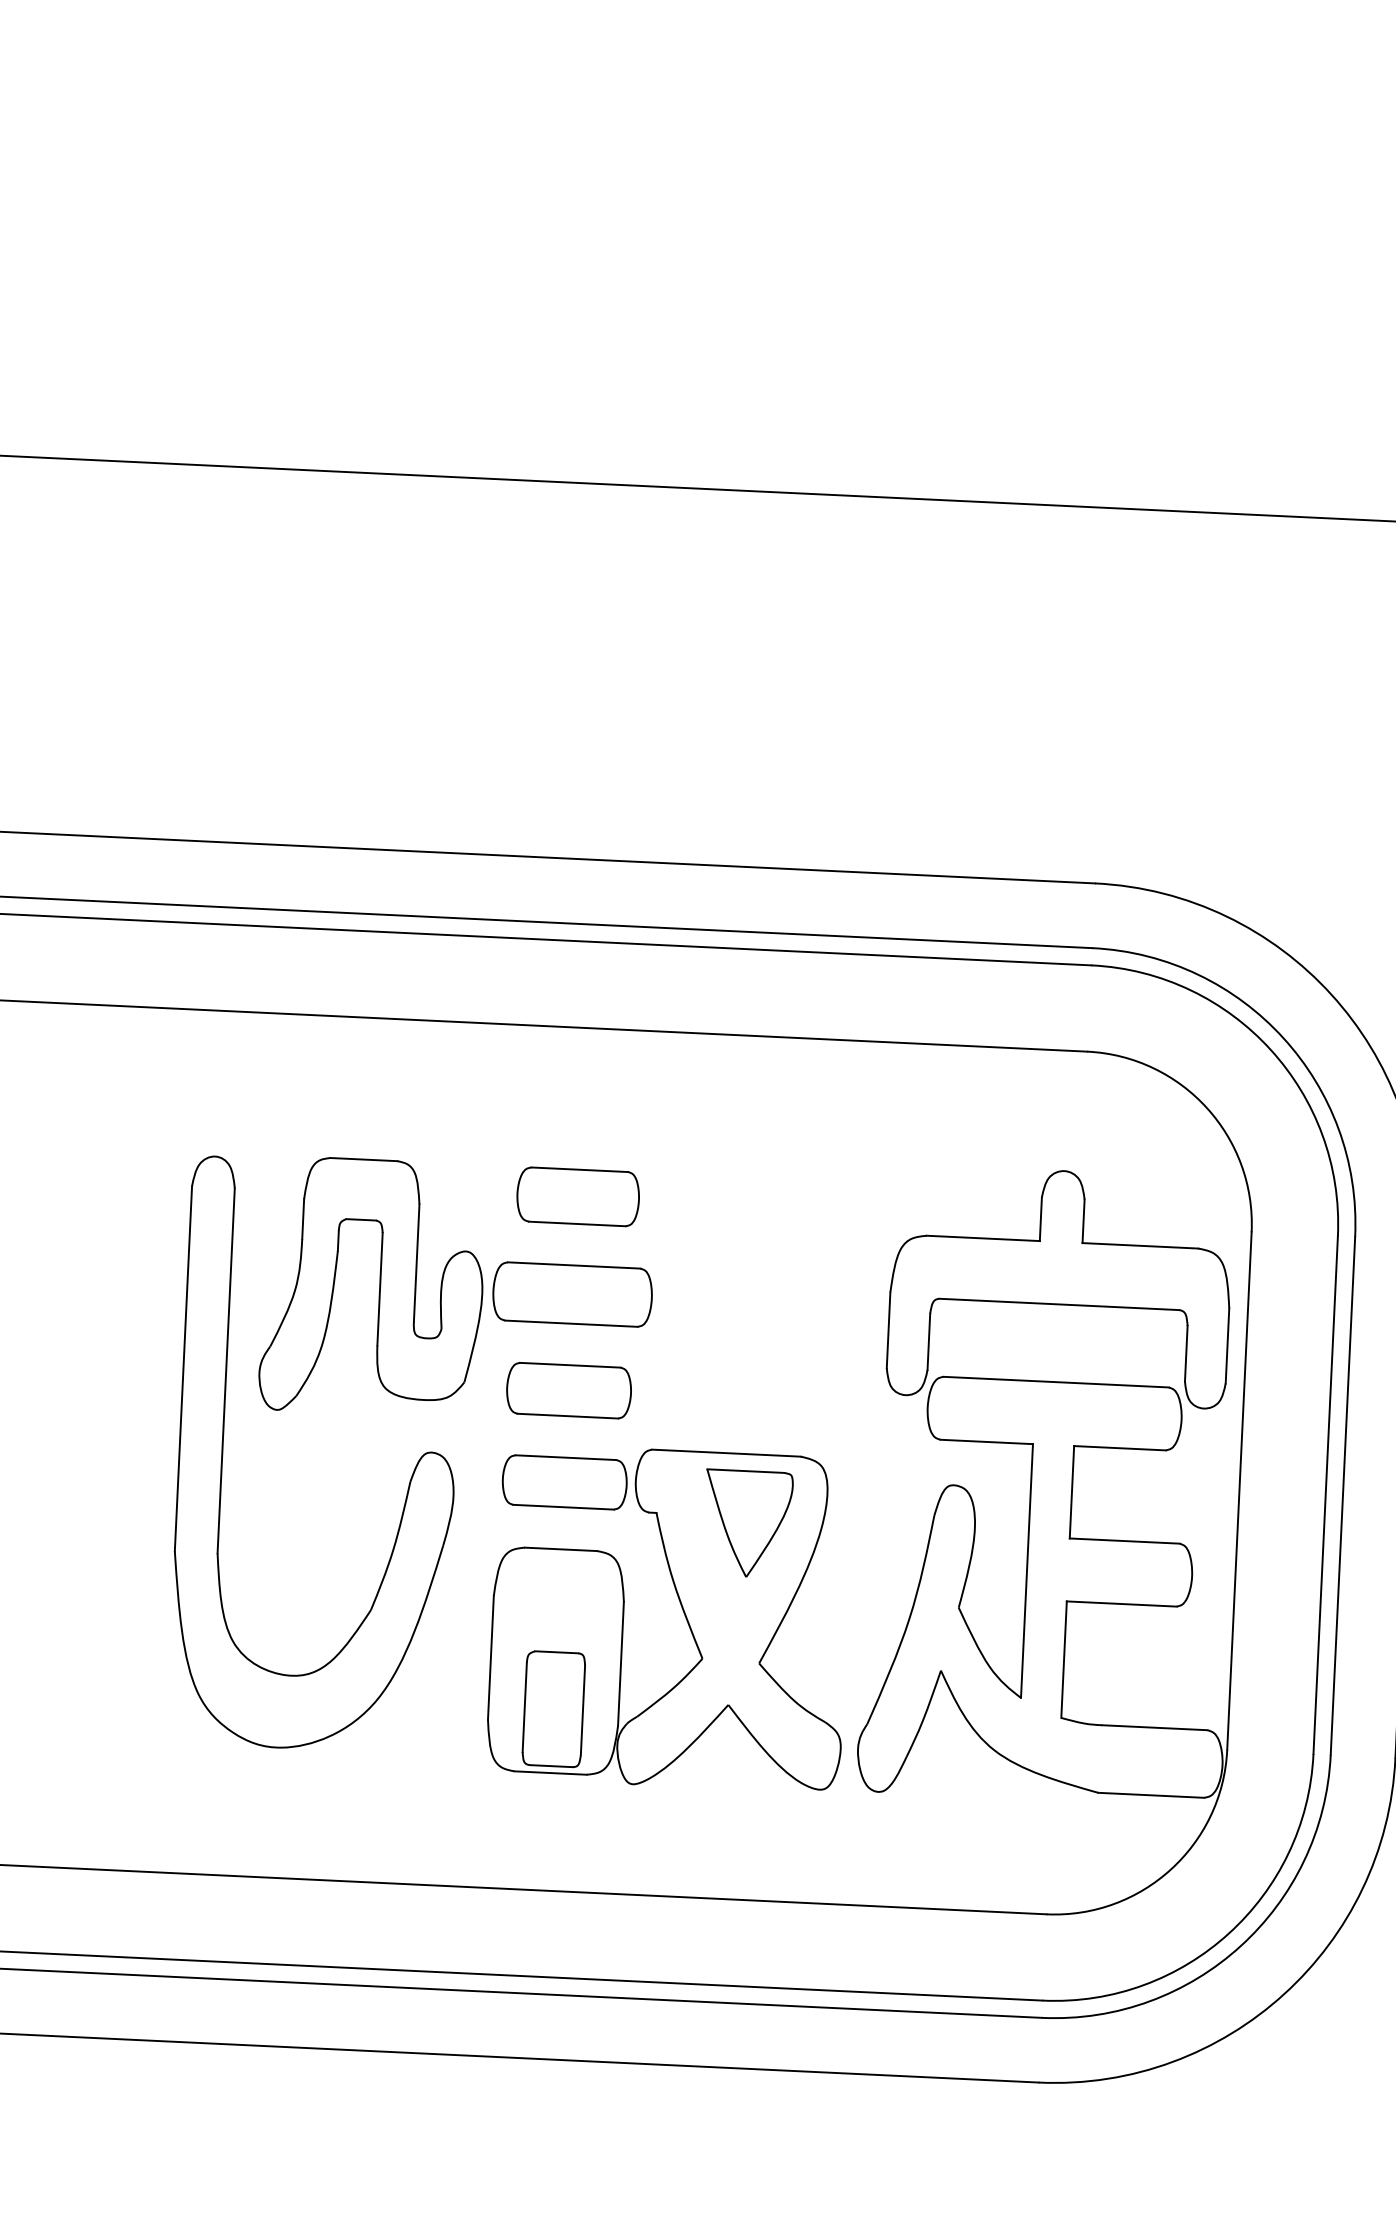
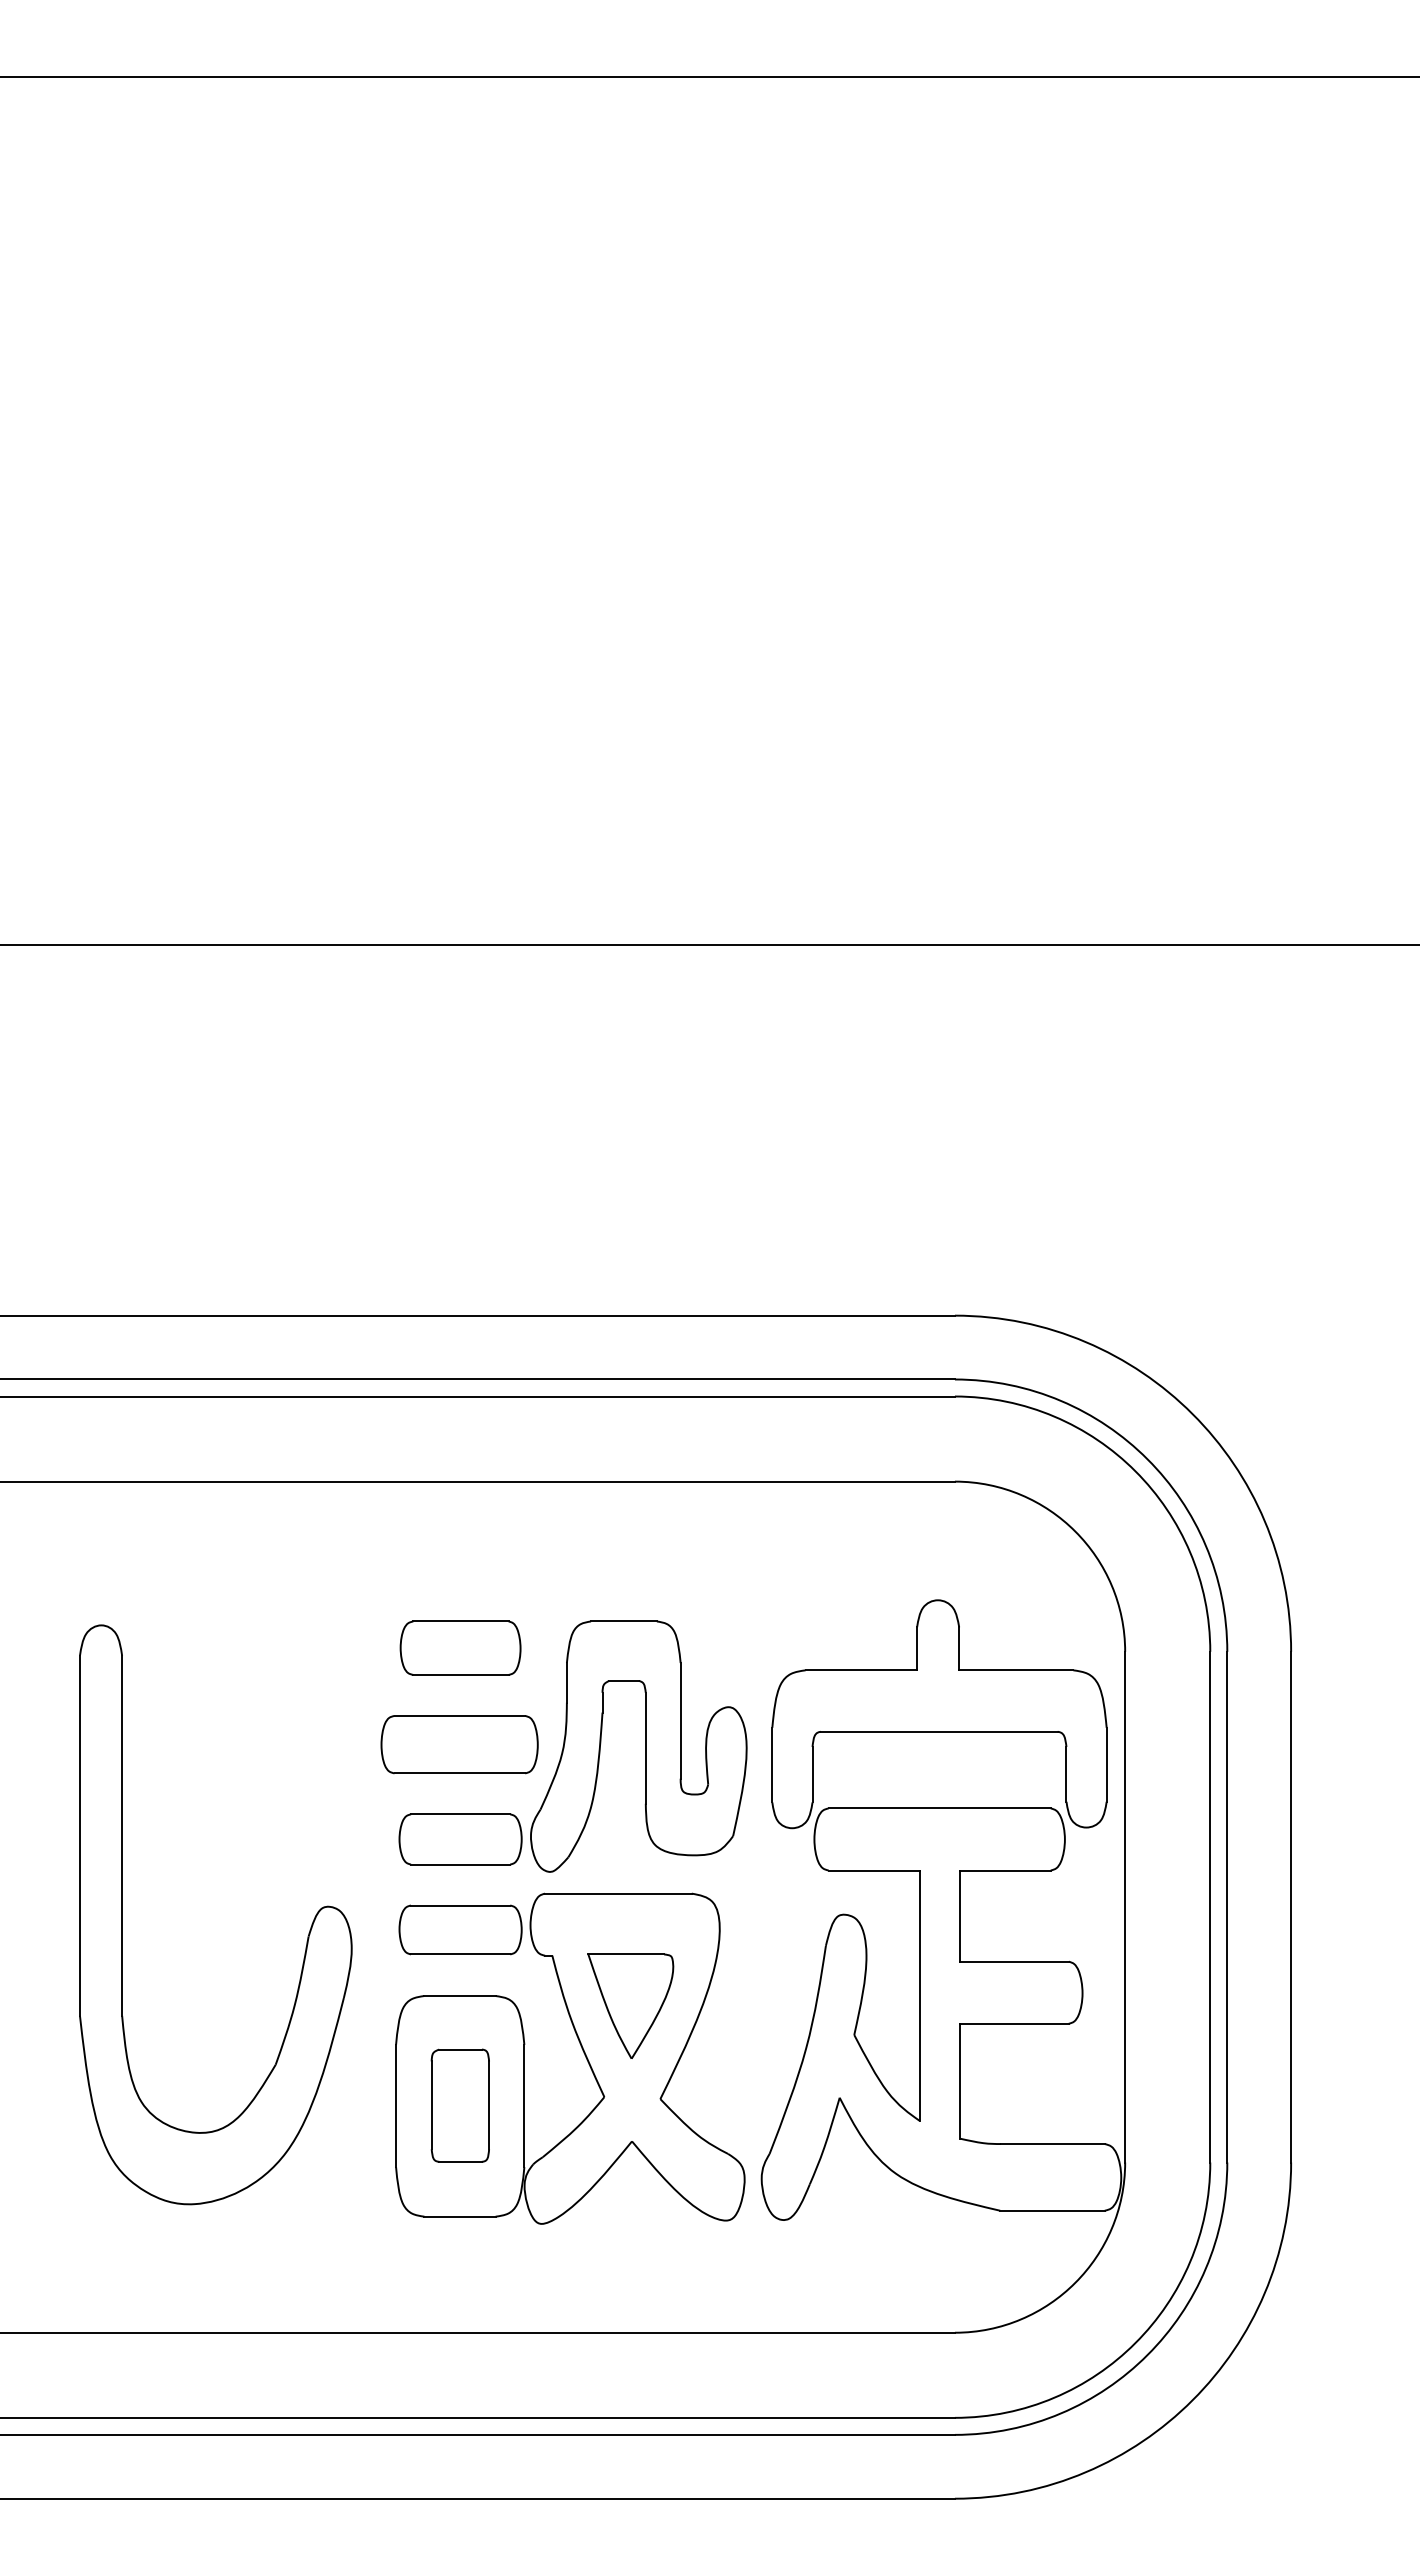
part: (379, 1287) -> (645, 1746), moved
part: (747, 1523) -> (630, 2005), moved
part: (552, 1708) -> (459, 2105), moved

